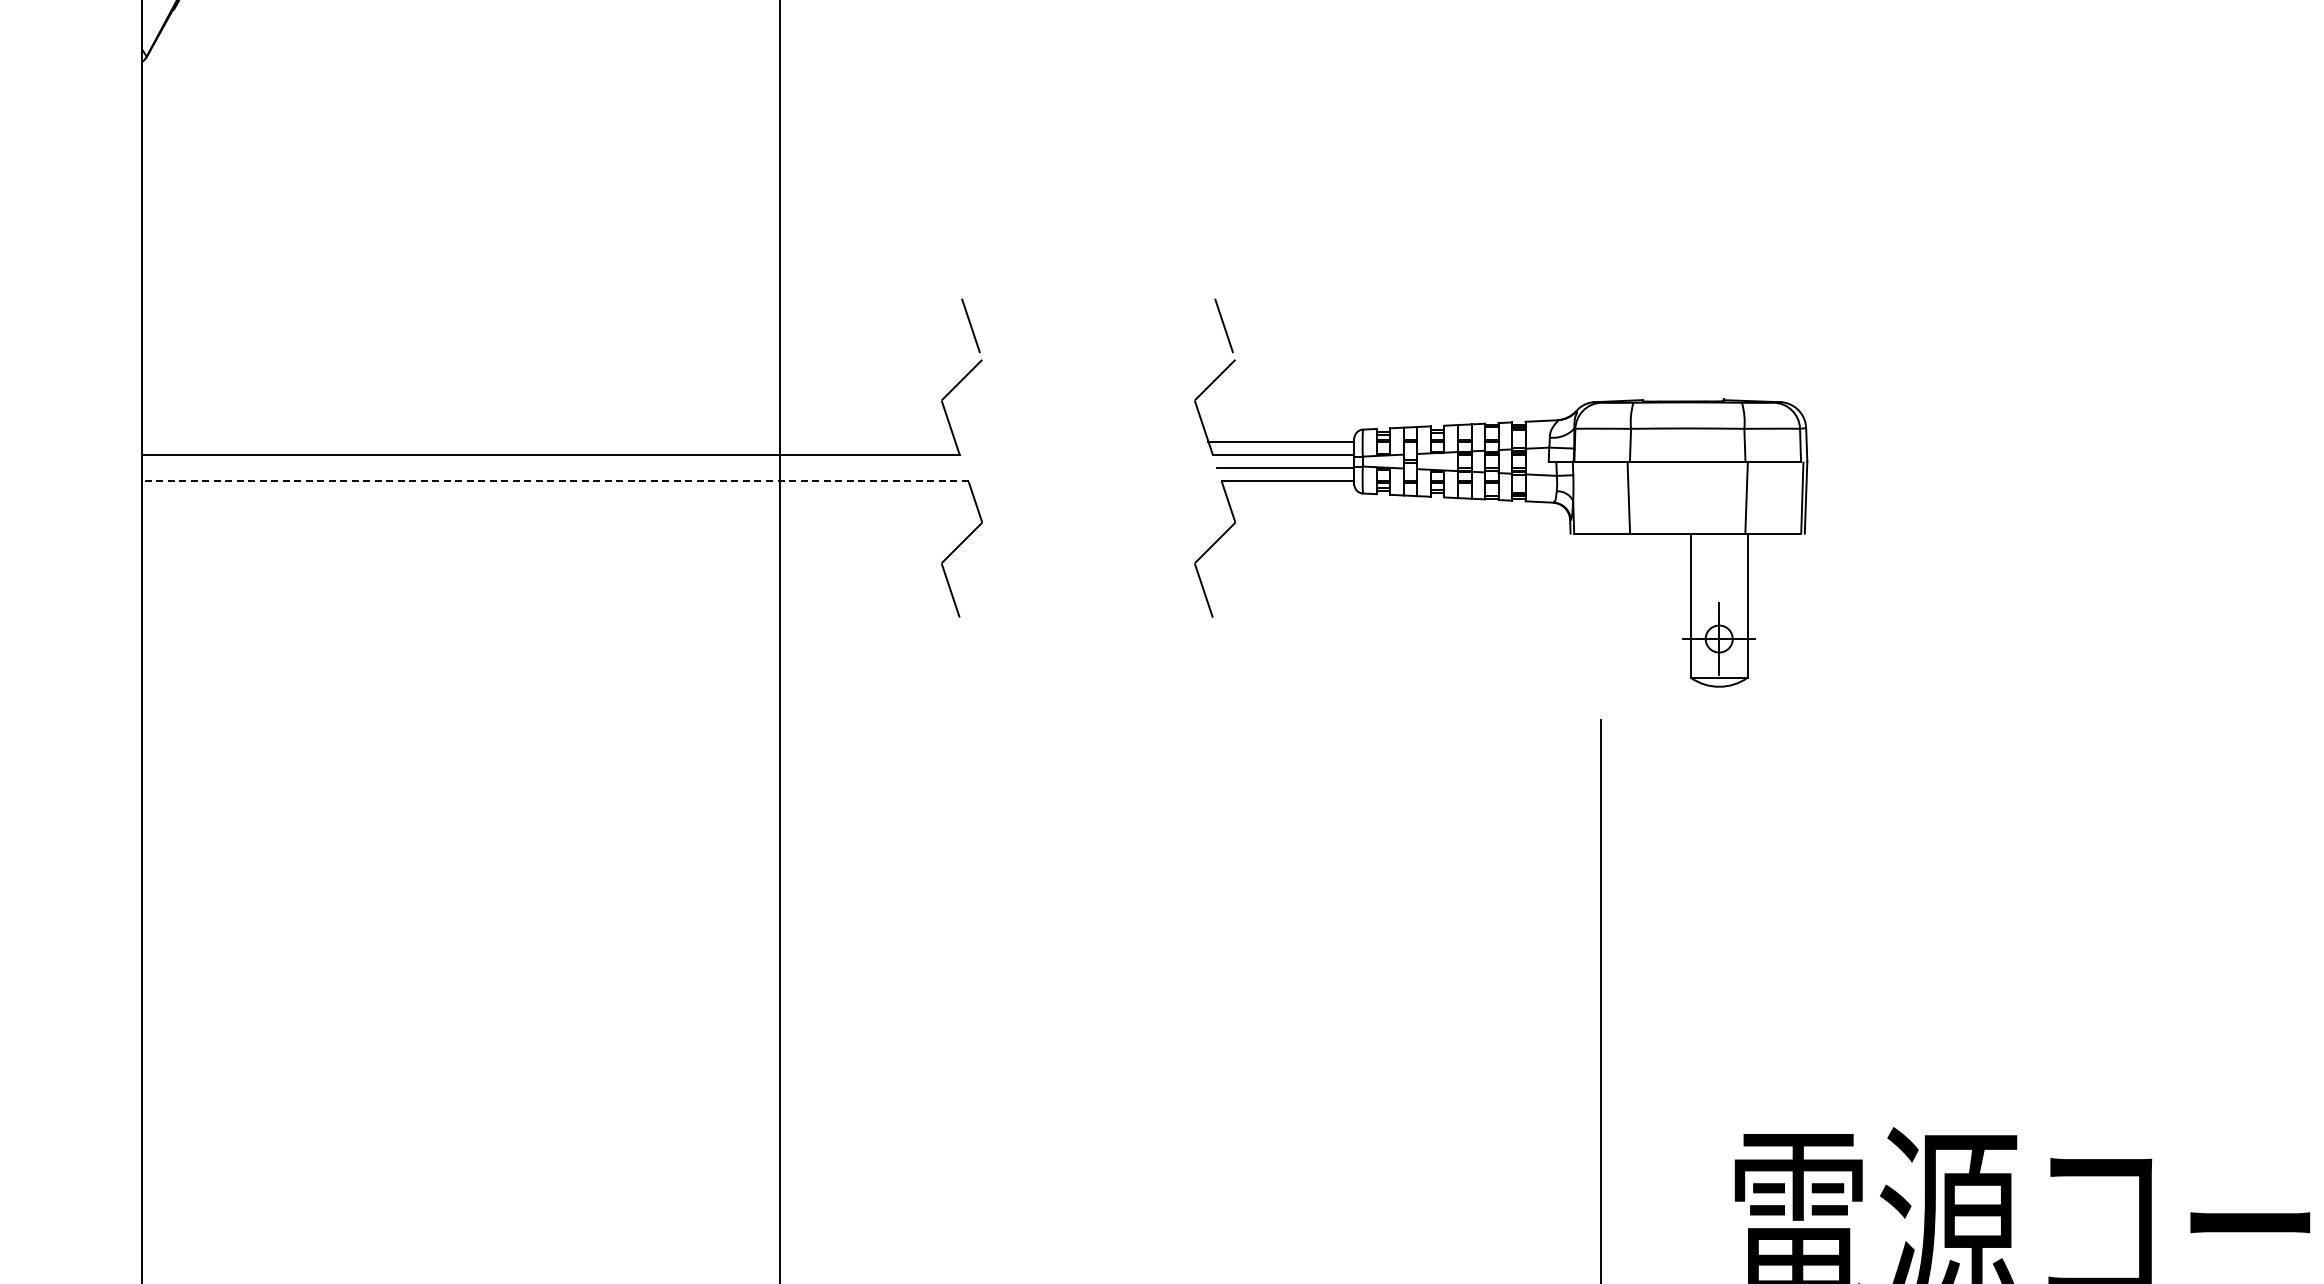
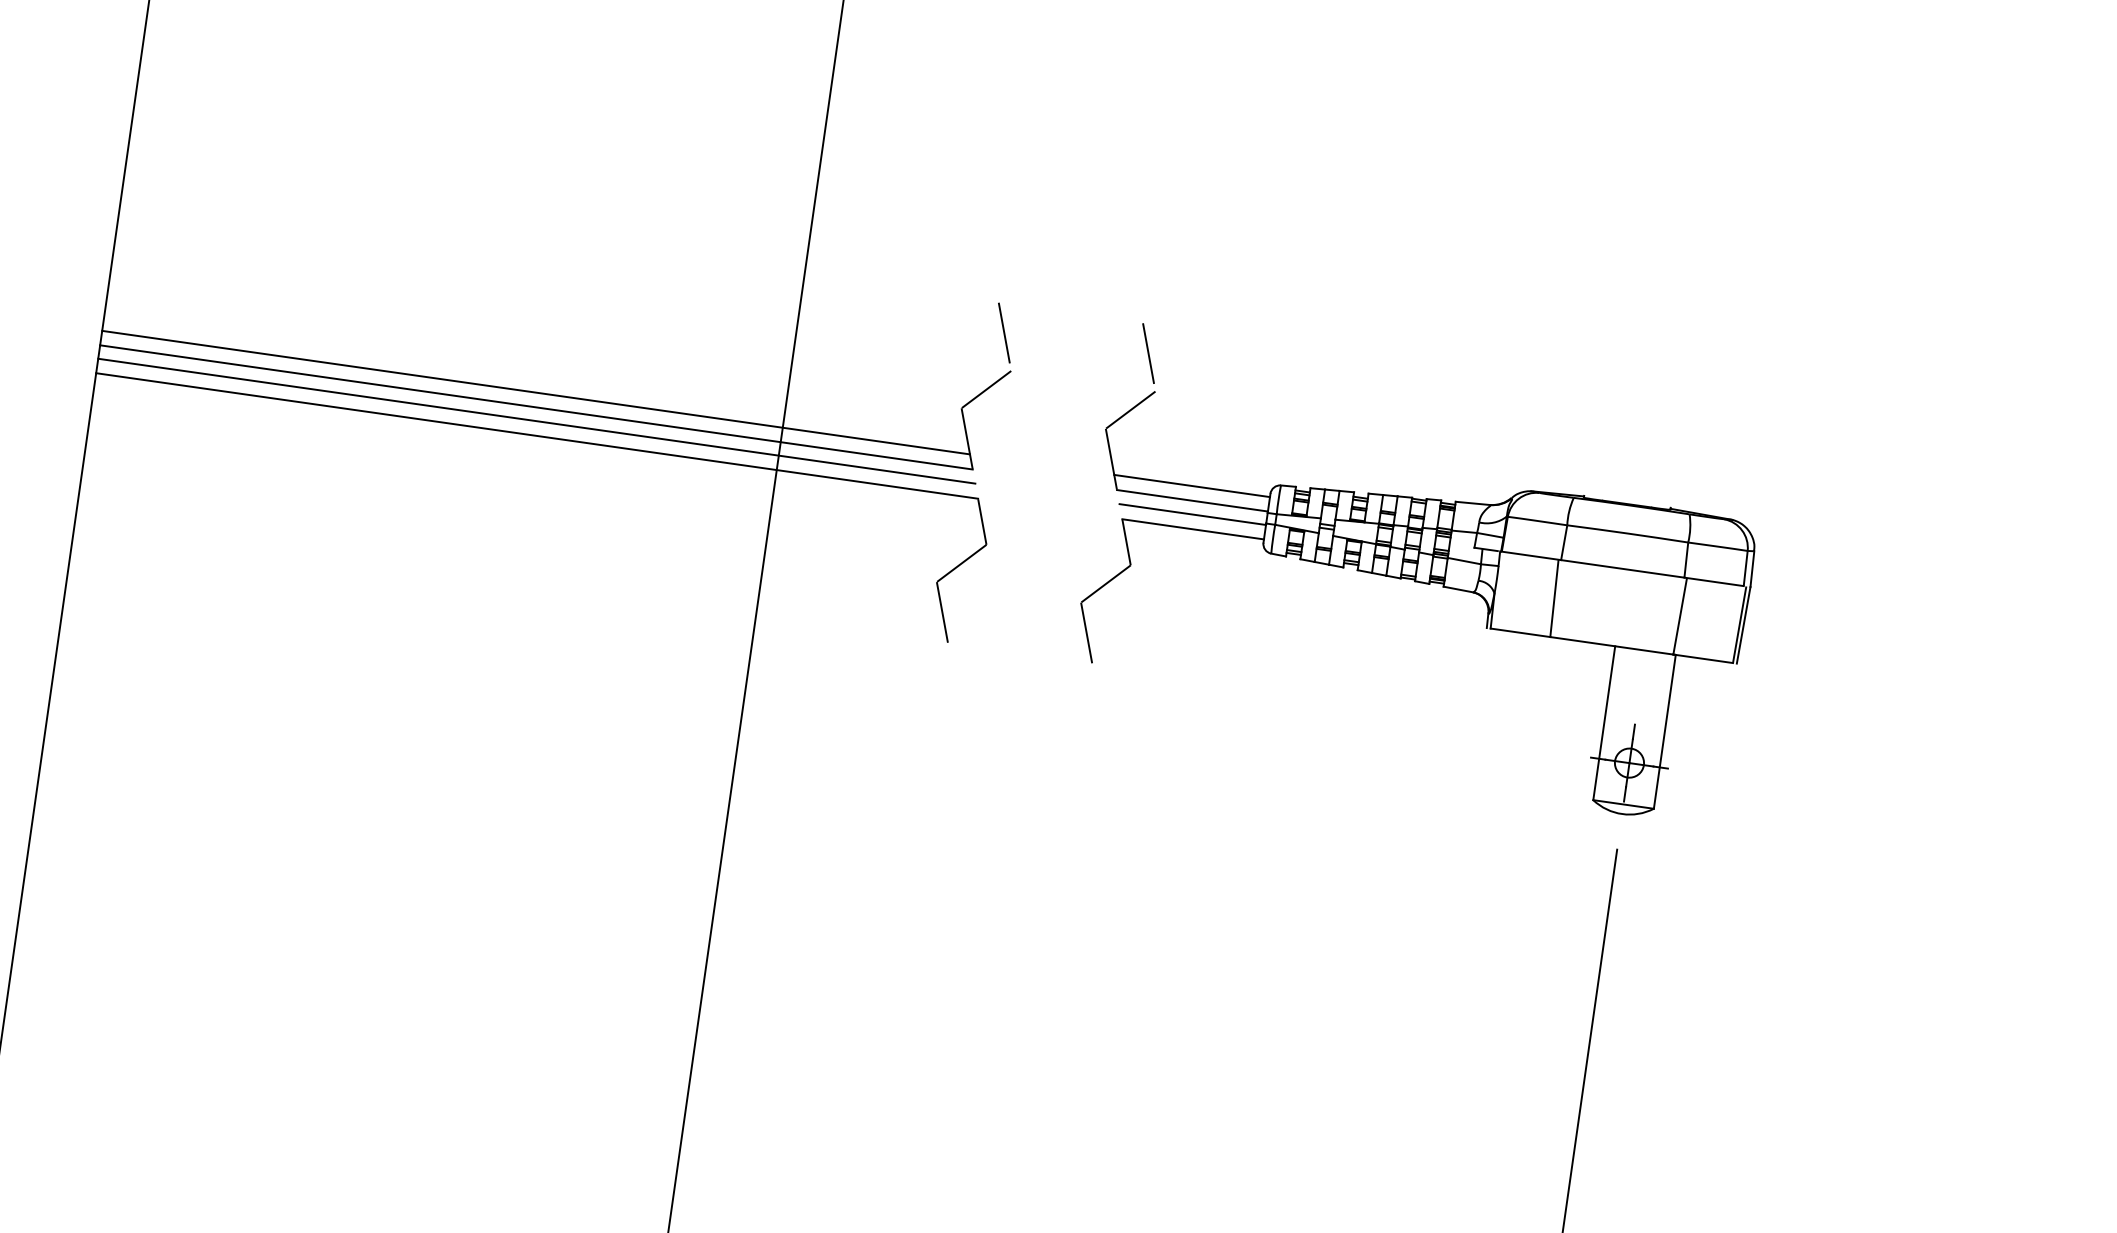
line: (548, 441) -> (535, 392), added
line: (553, 467) -> (537, 420), added
line: (554, 481) -> (536, 435), dashed -> solid
part: (1501, 492) -> (1419, 573), moved

